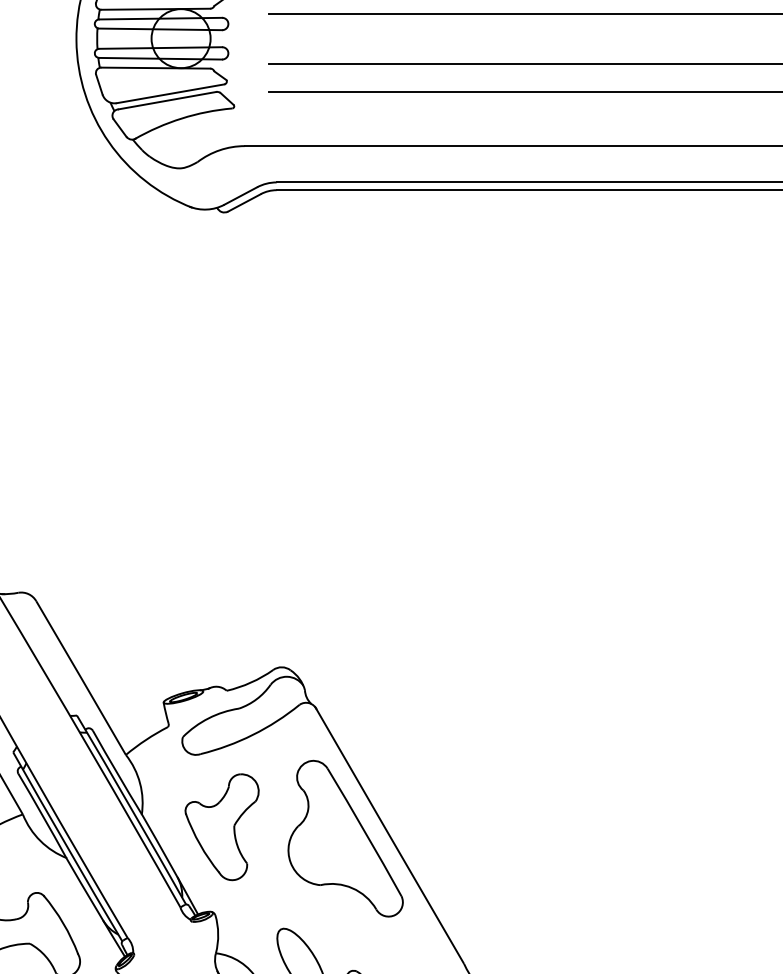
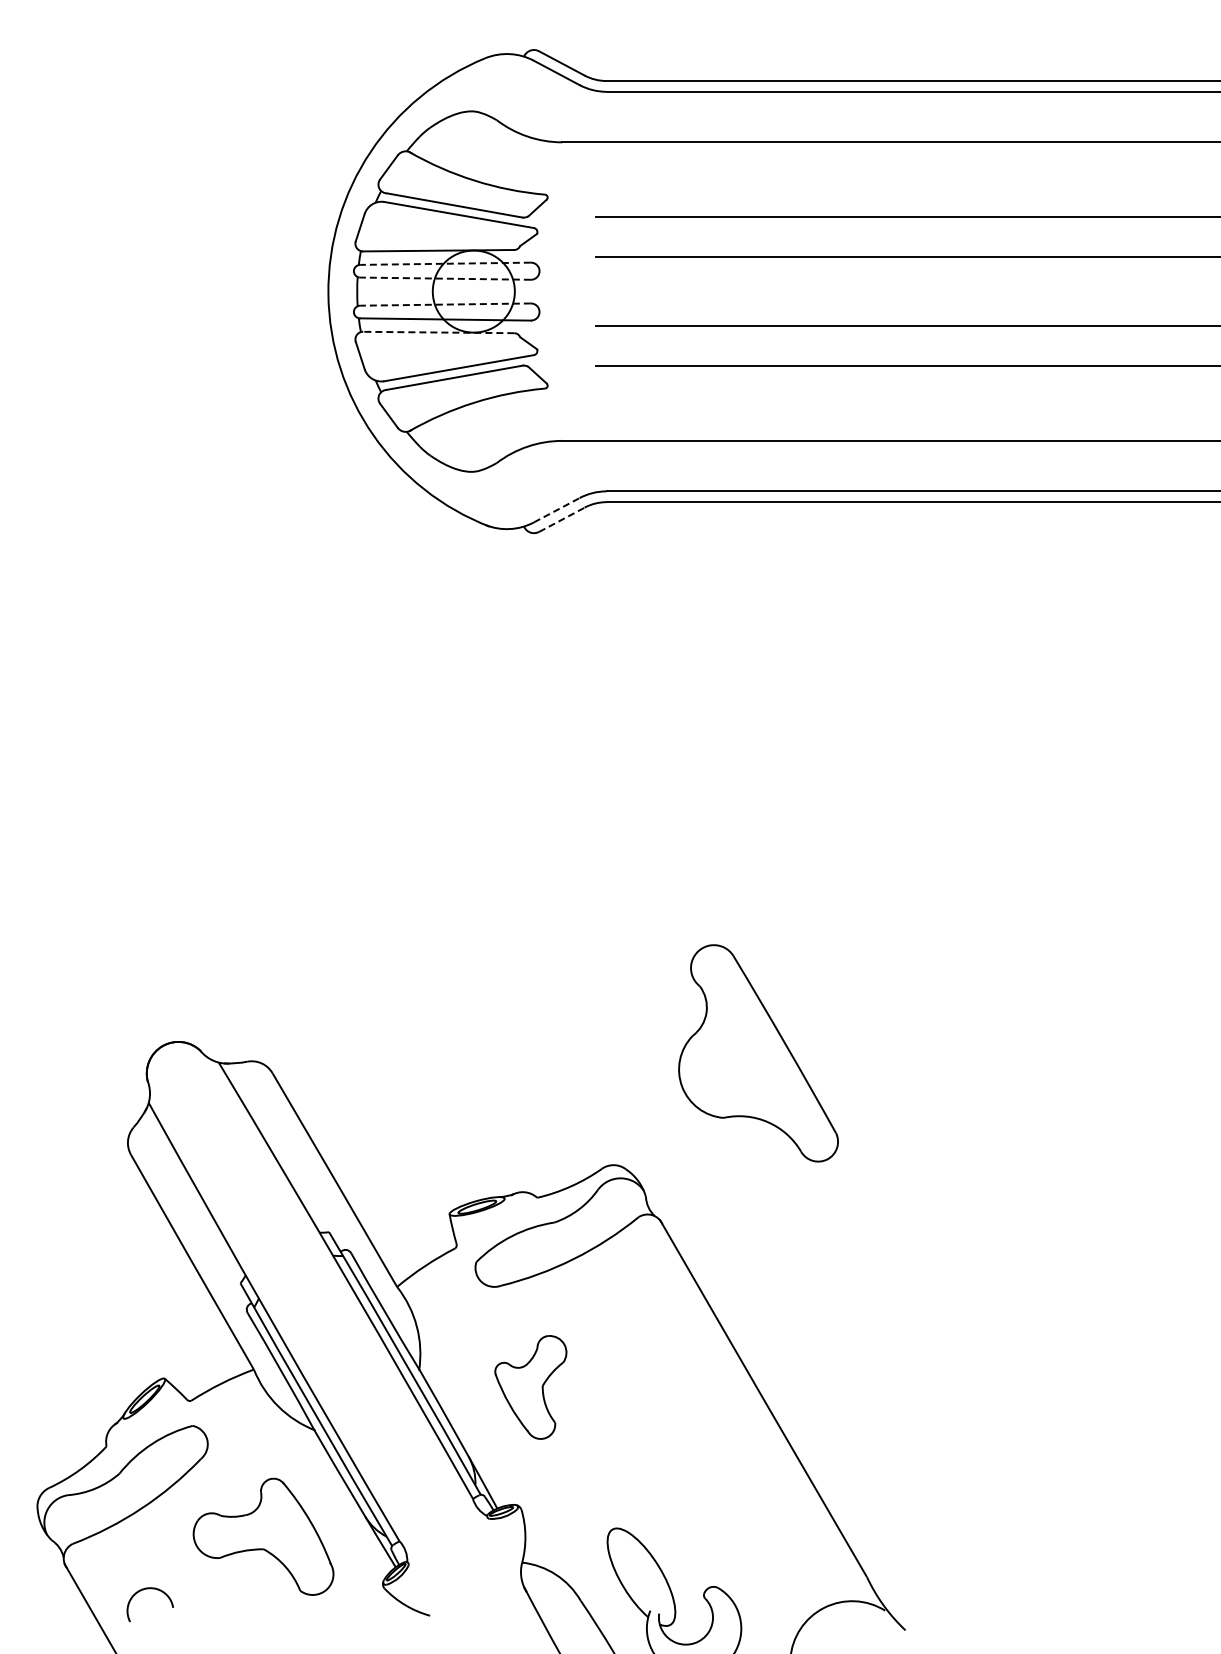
line: (160, 18) -> (445, 263), solid -> dashed
line: (160, 29) -> (445, 278), solid -> dashed
line: (160, 47) -> (445, 304), solid -> dashed
line: (155, 68) -> (438, 332), solid -> dashed
line: (240, 196) -> (556, 510), solid -> dashed
line: (244, 202) -> (561, 519), solid -> dashed
part: (221, 827) -> (530, 1387), size x0.7
part: (345, 838) -> (758, 1053), moved

